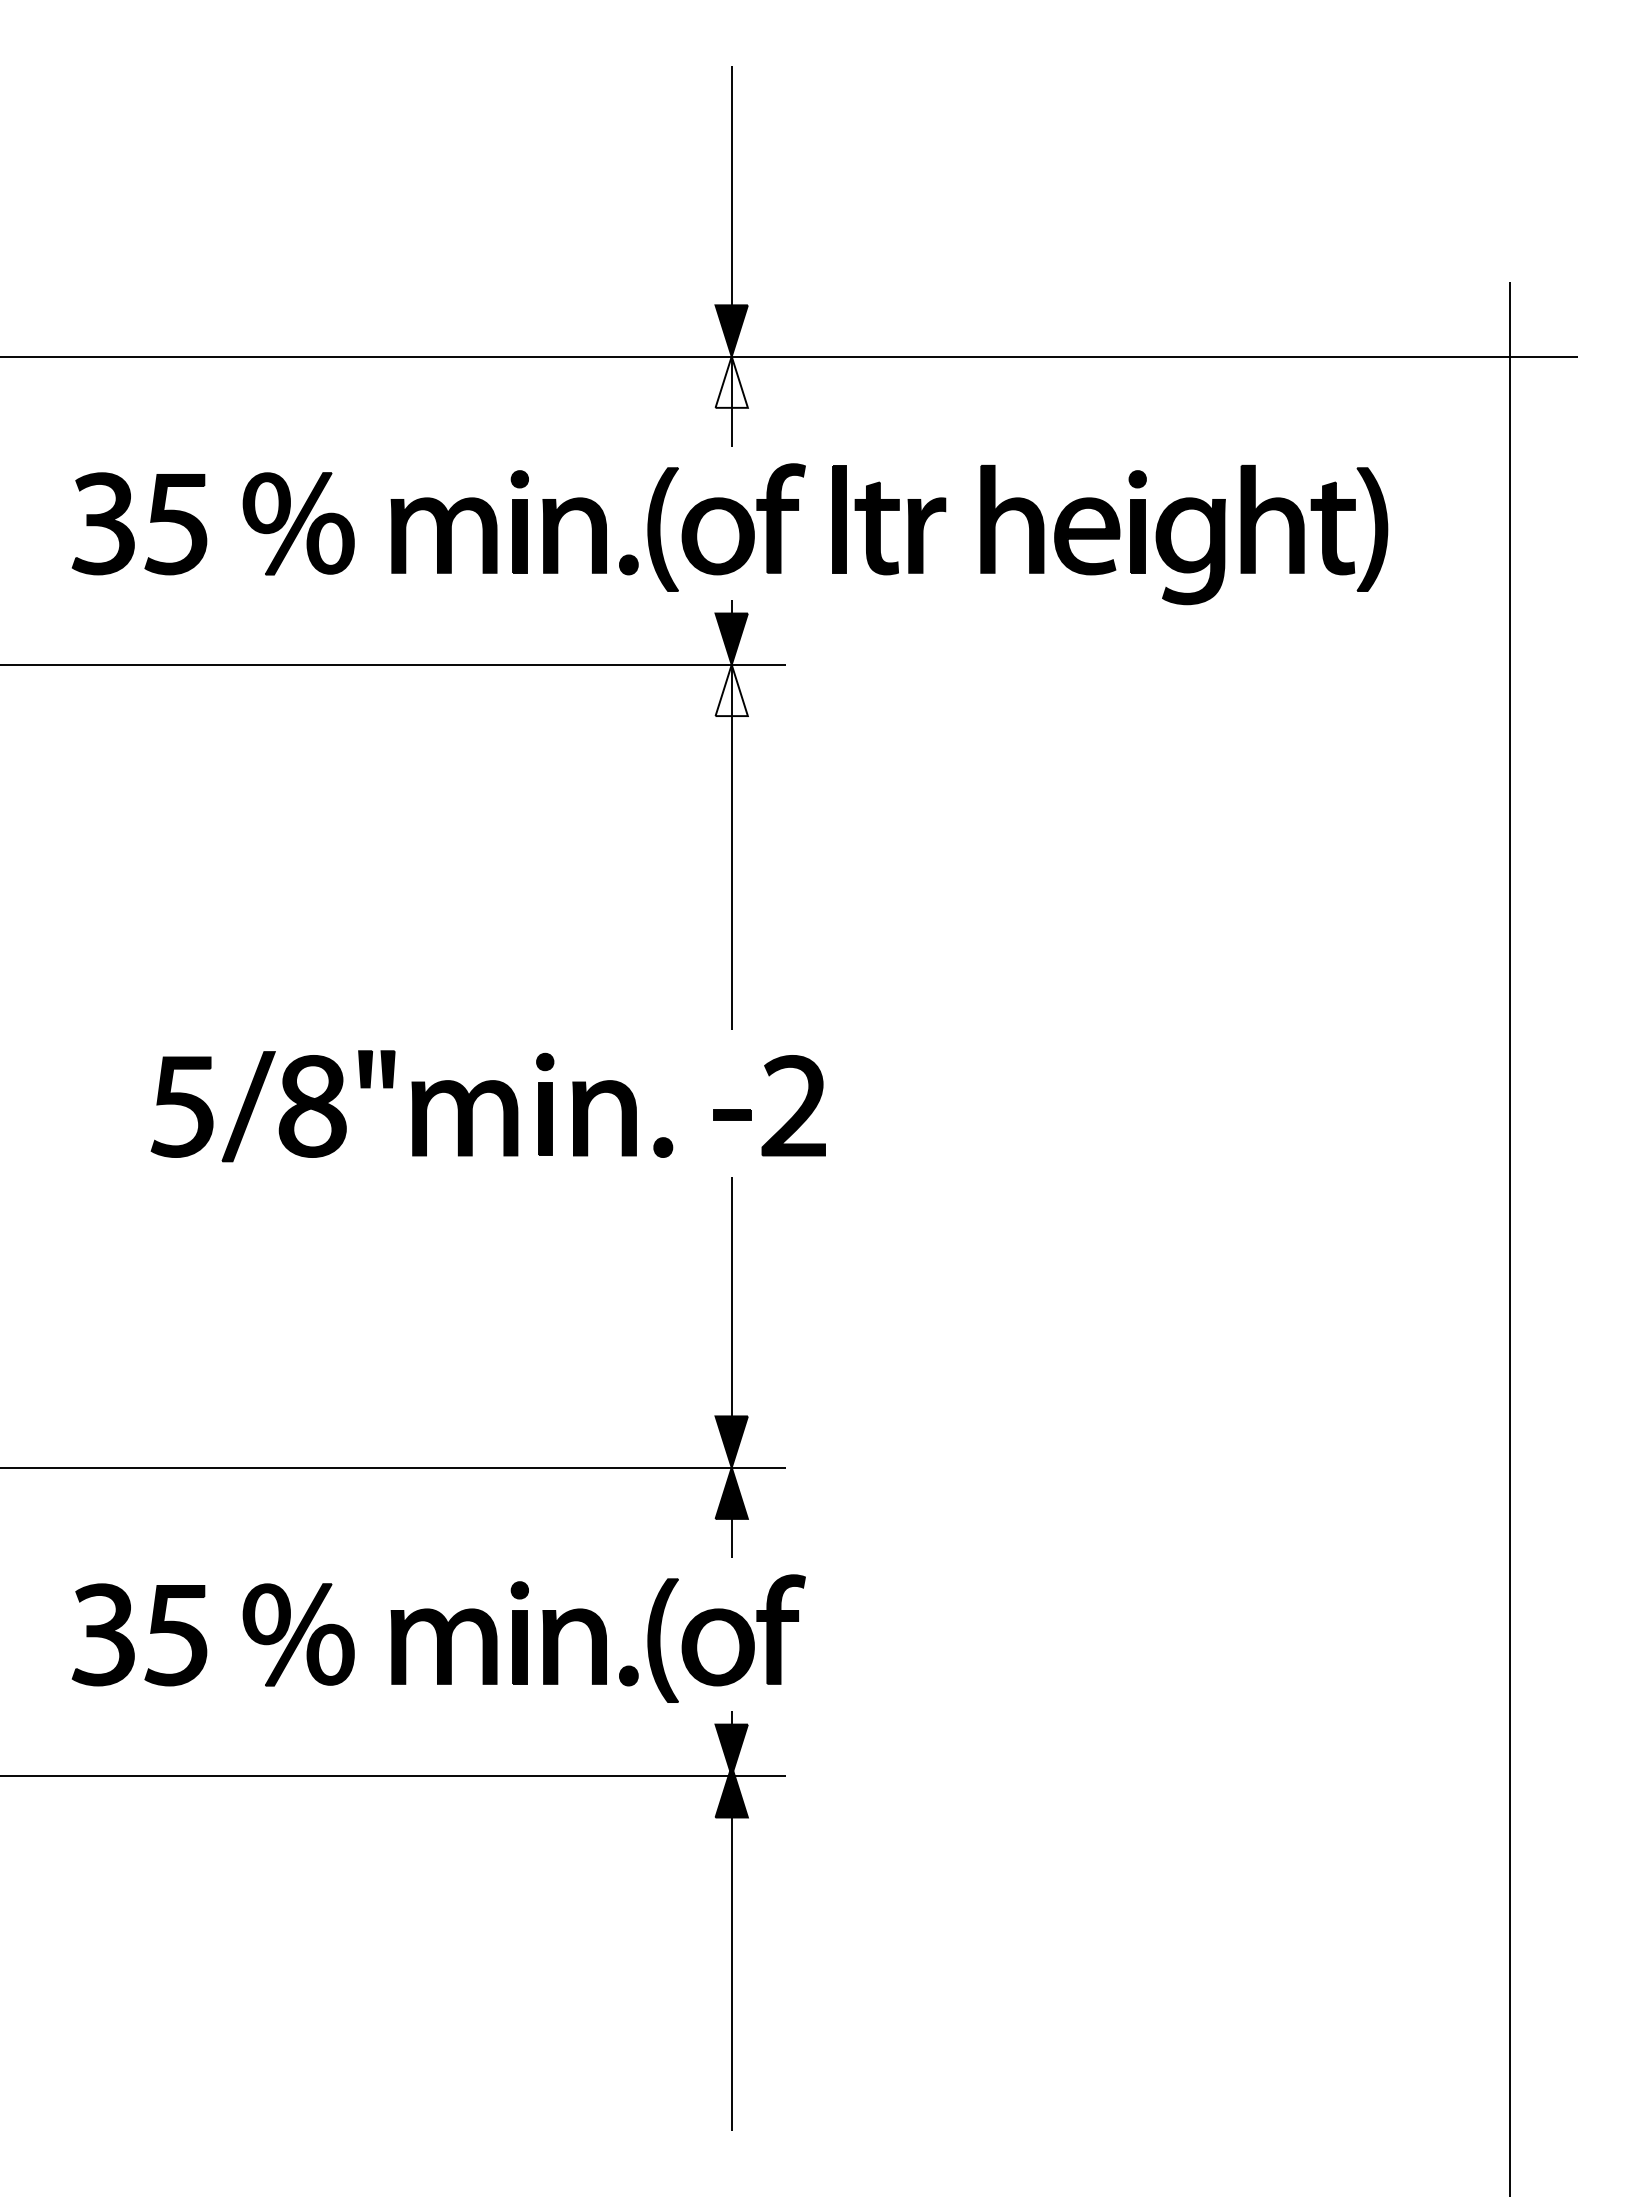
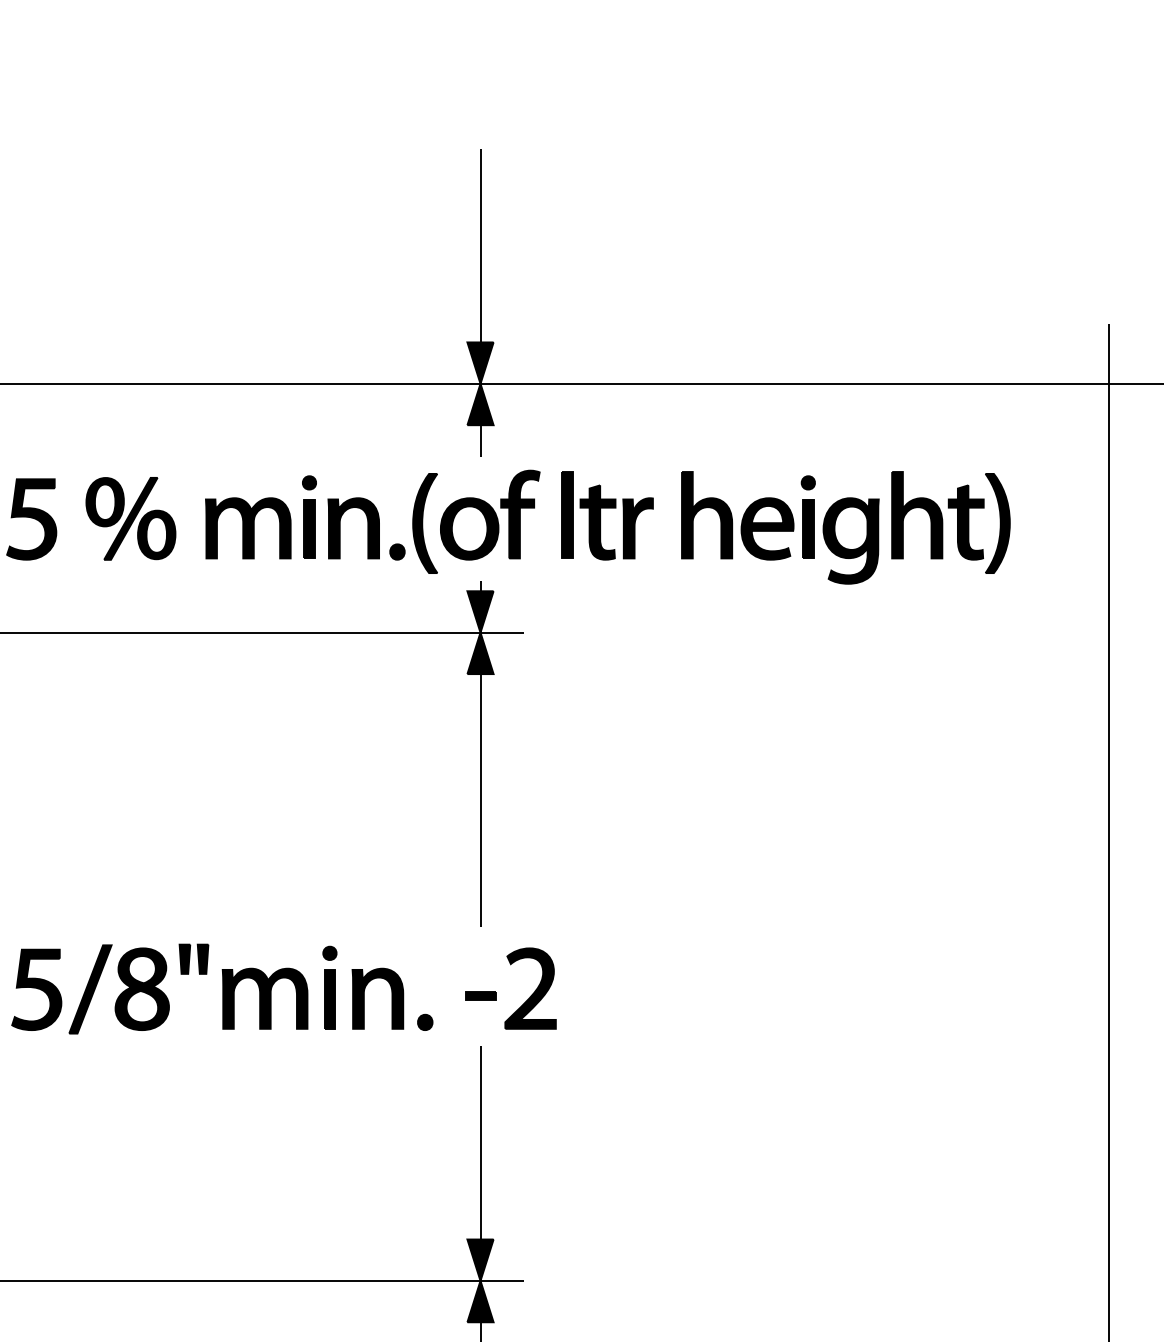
fill: (731, 381) -> (480, 403), added
fill: (731, 690) -> (480, 653), added

